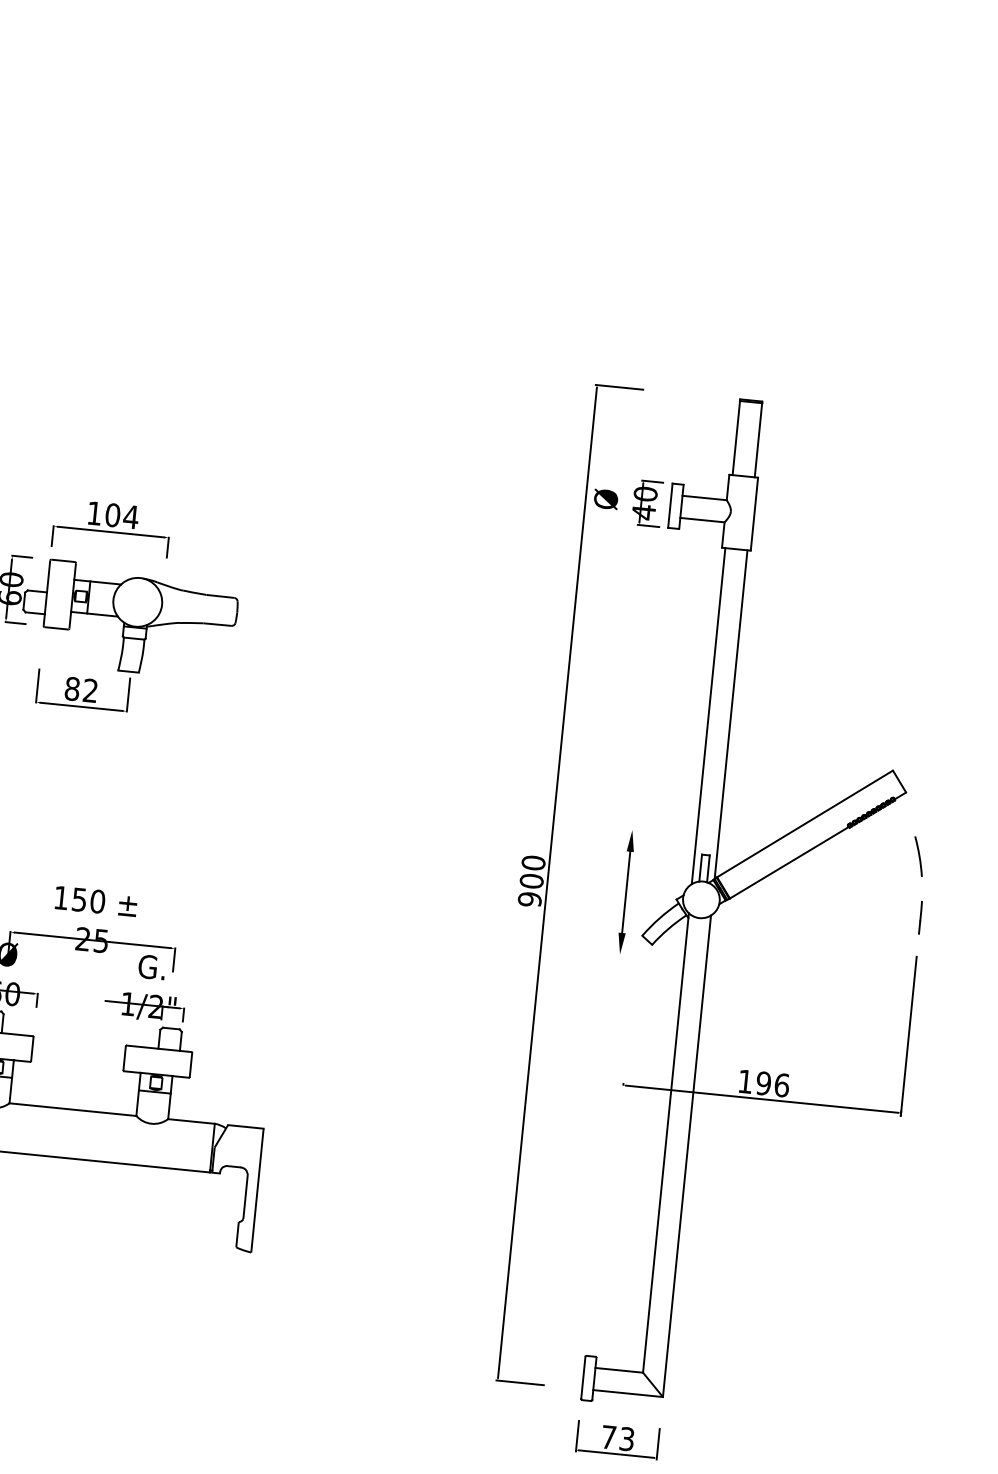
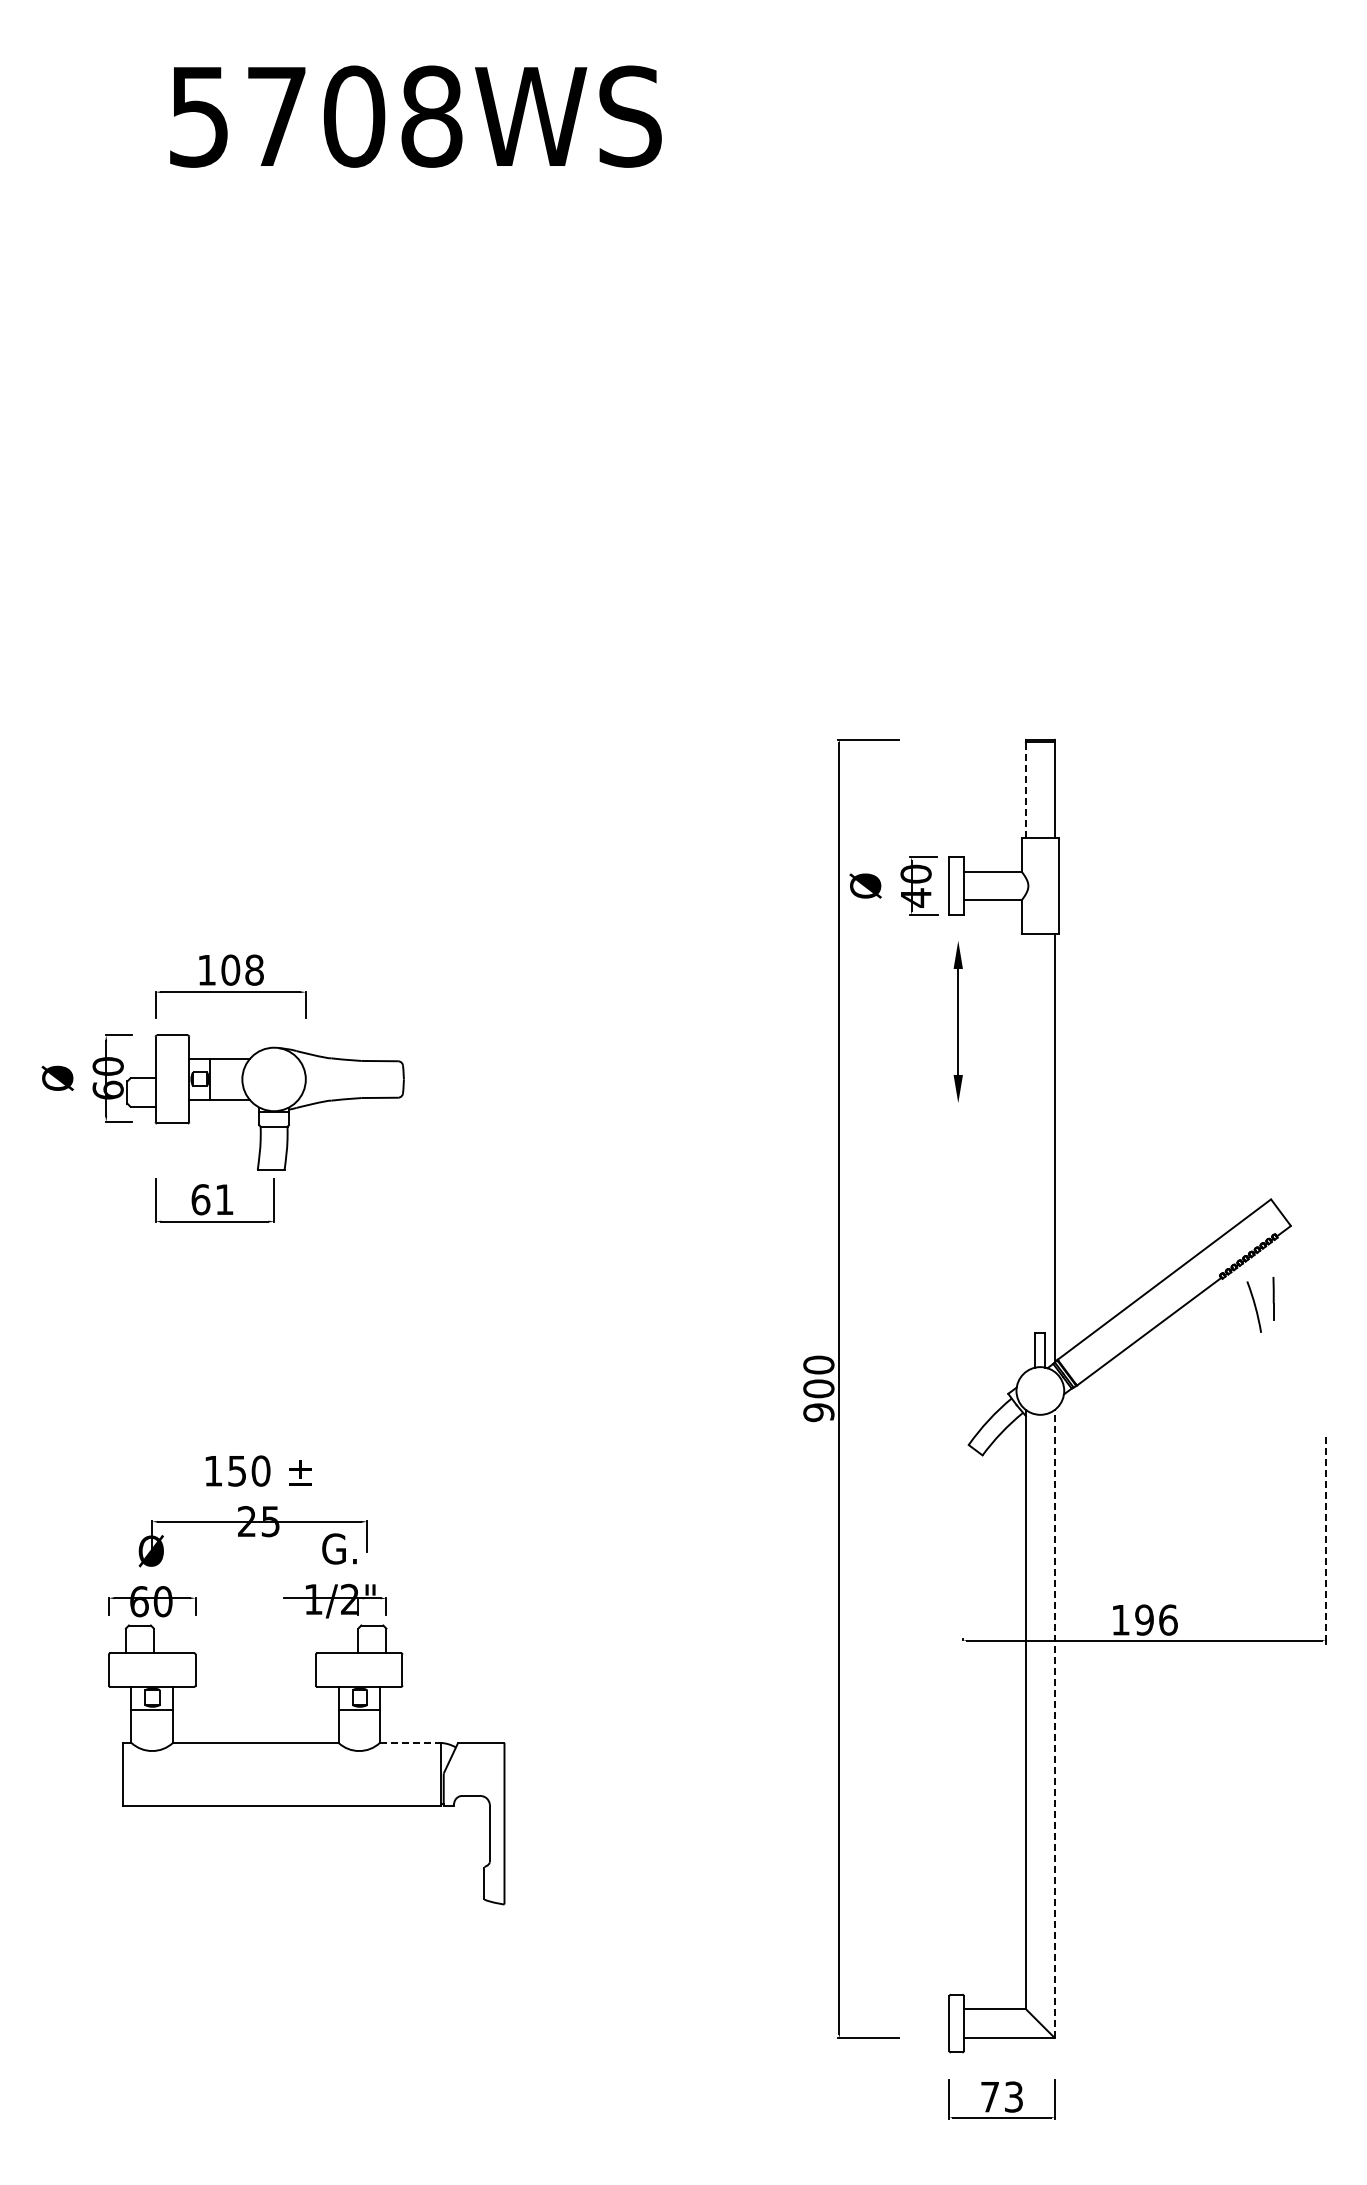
line: (736, 437) -> (1025, 789), solid -> dashed
text: (131, 516) -> (254, 969), 104 -> 108
text: (81, 689) -> (212, 1199), 82 -> 61
line: (708, 715) -> (1025, 1152), removed
arc: (918, 856) -> (1254, 1306), moved
part: (625, 891) -> (957, 1021), moved
line: (920, 917) -> (1273, 1298), moved
line: (908, 1036) -> (1325, 1540), solid -> dashed
line: (191, 1121) -> (410, 1742), solid -> dashed
line: (686, 1155) -> (1054, 1723), solid -> dashed

